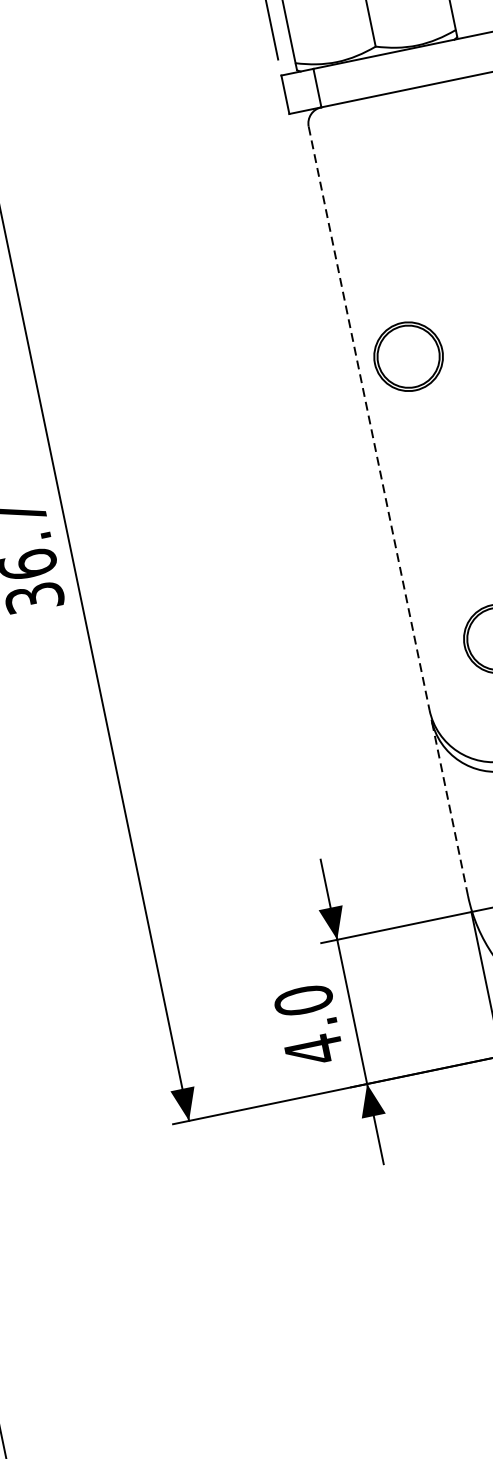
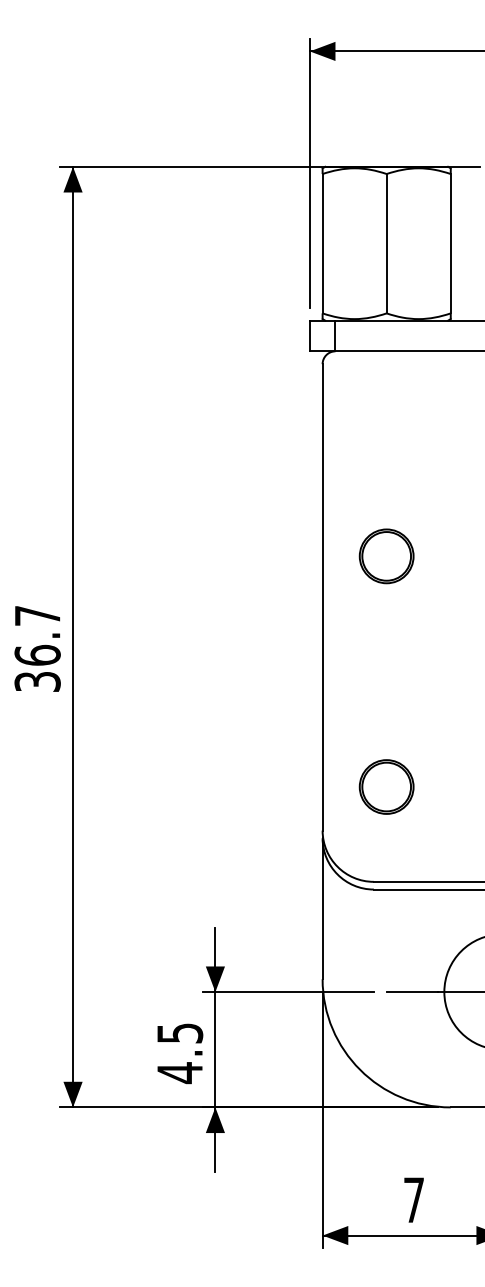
part: (408, 356) -> (386, 556), moved
line: (369, 418) -> (322, 597), dashed -> solid
line: (449, 807) -> (322, 908), dashed -> solid
text: (303, 1000) -> (179, 1033), 4.0 -> 4.5

